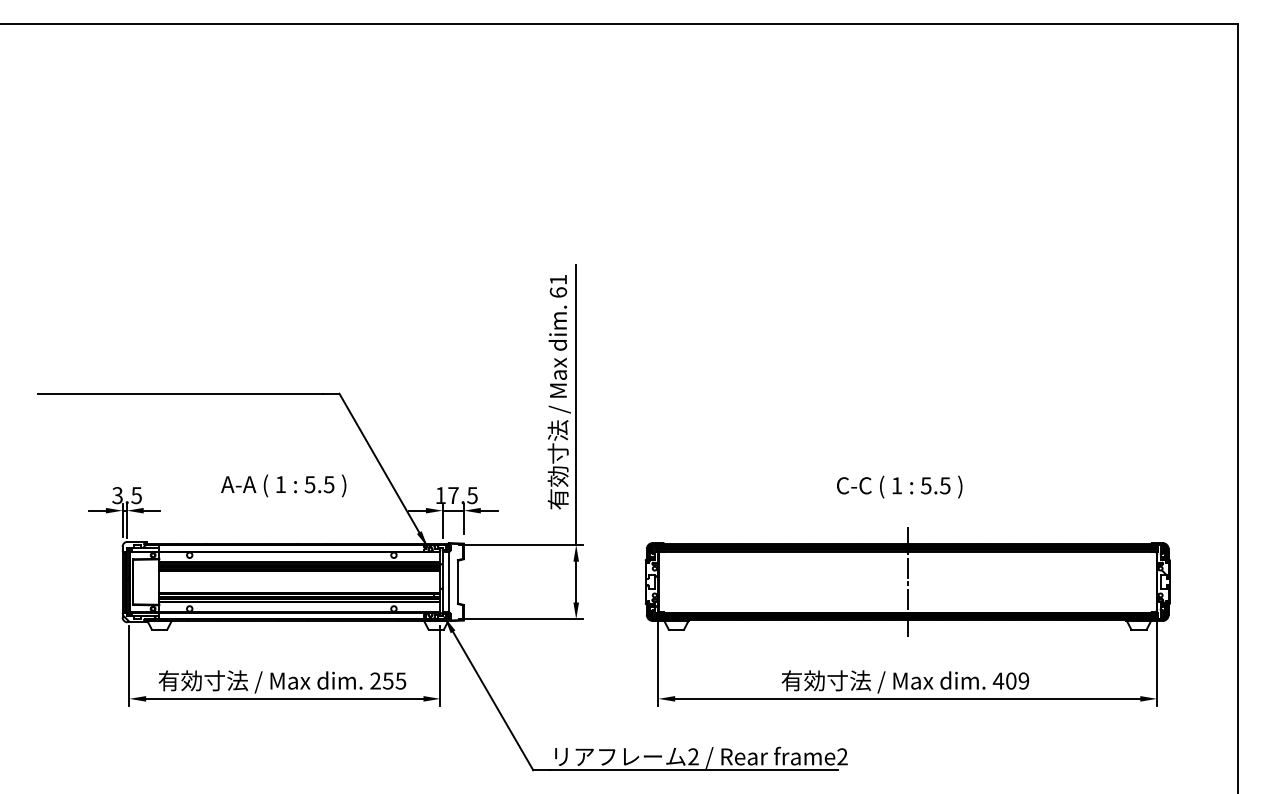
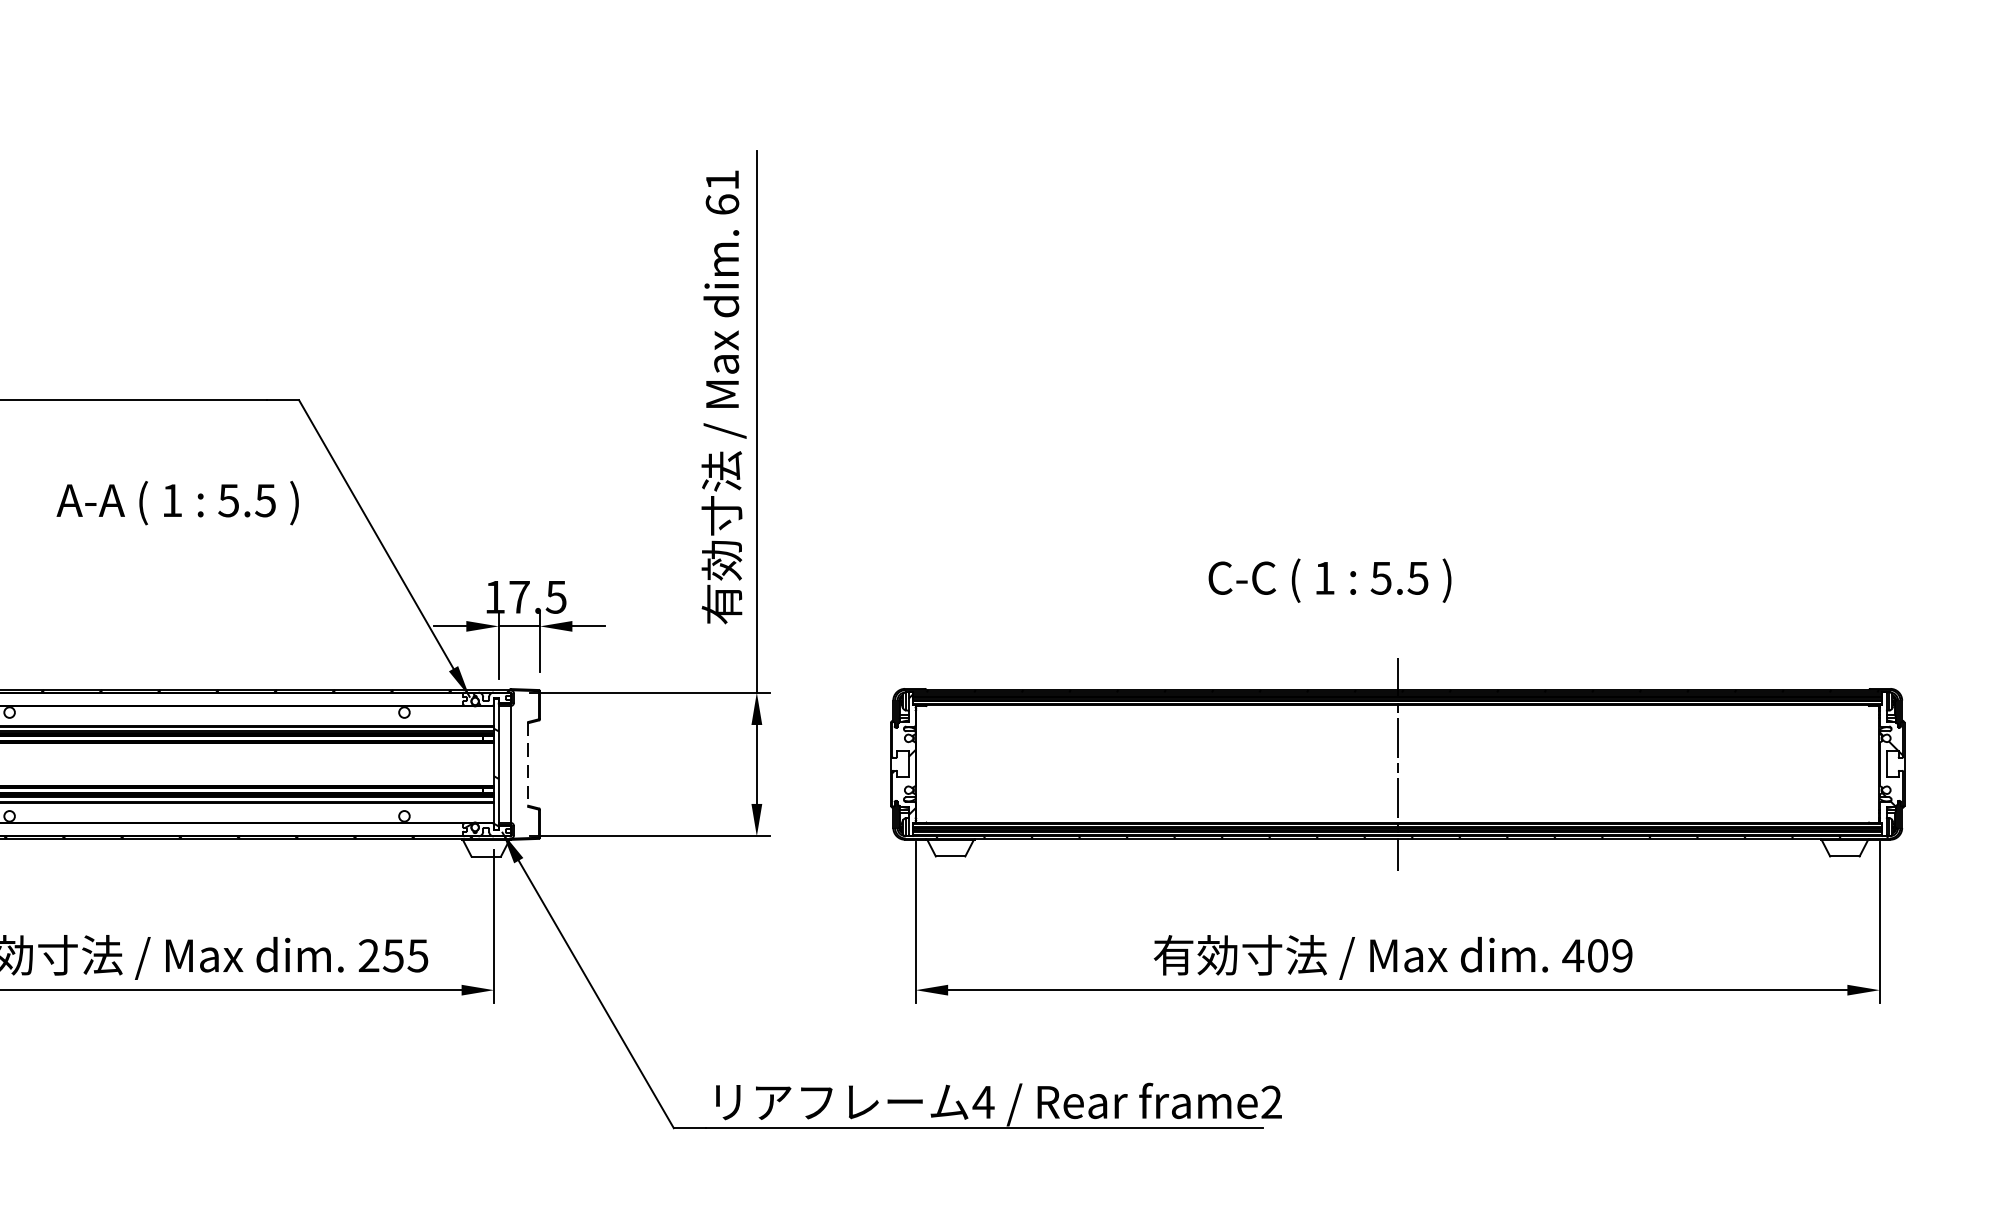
text: (283, 485) -> (177, 502), moved
text: (899, 486) -> (1329, 579), moved
line: (457, 582) -> (527, 765), solid -> dashed
text: (693, 756) -> (983, 1101), 2 -> 4

